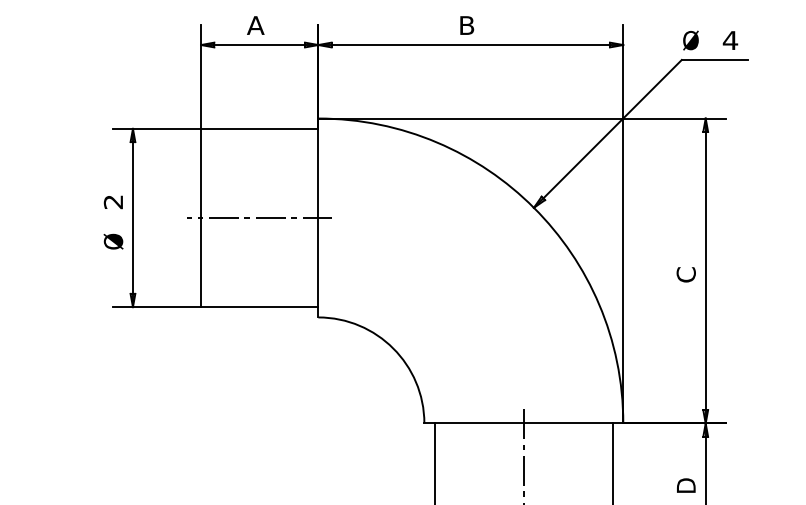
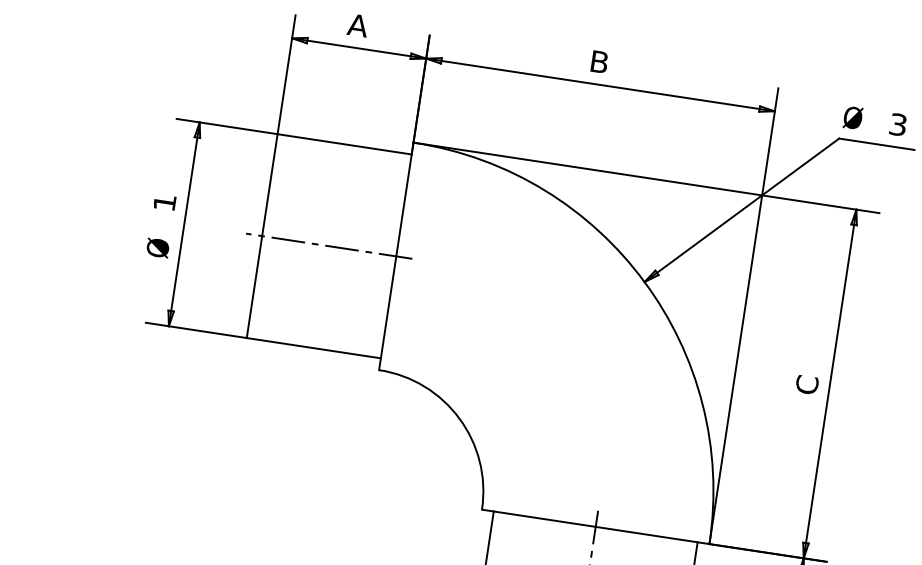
text: (730, 40) -> (898, 124), 4 -> 3
text: (112, 202) -> (163, 203), 2 -> 1

